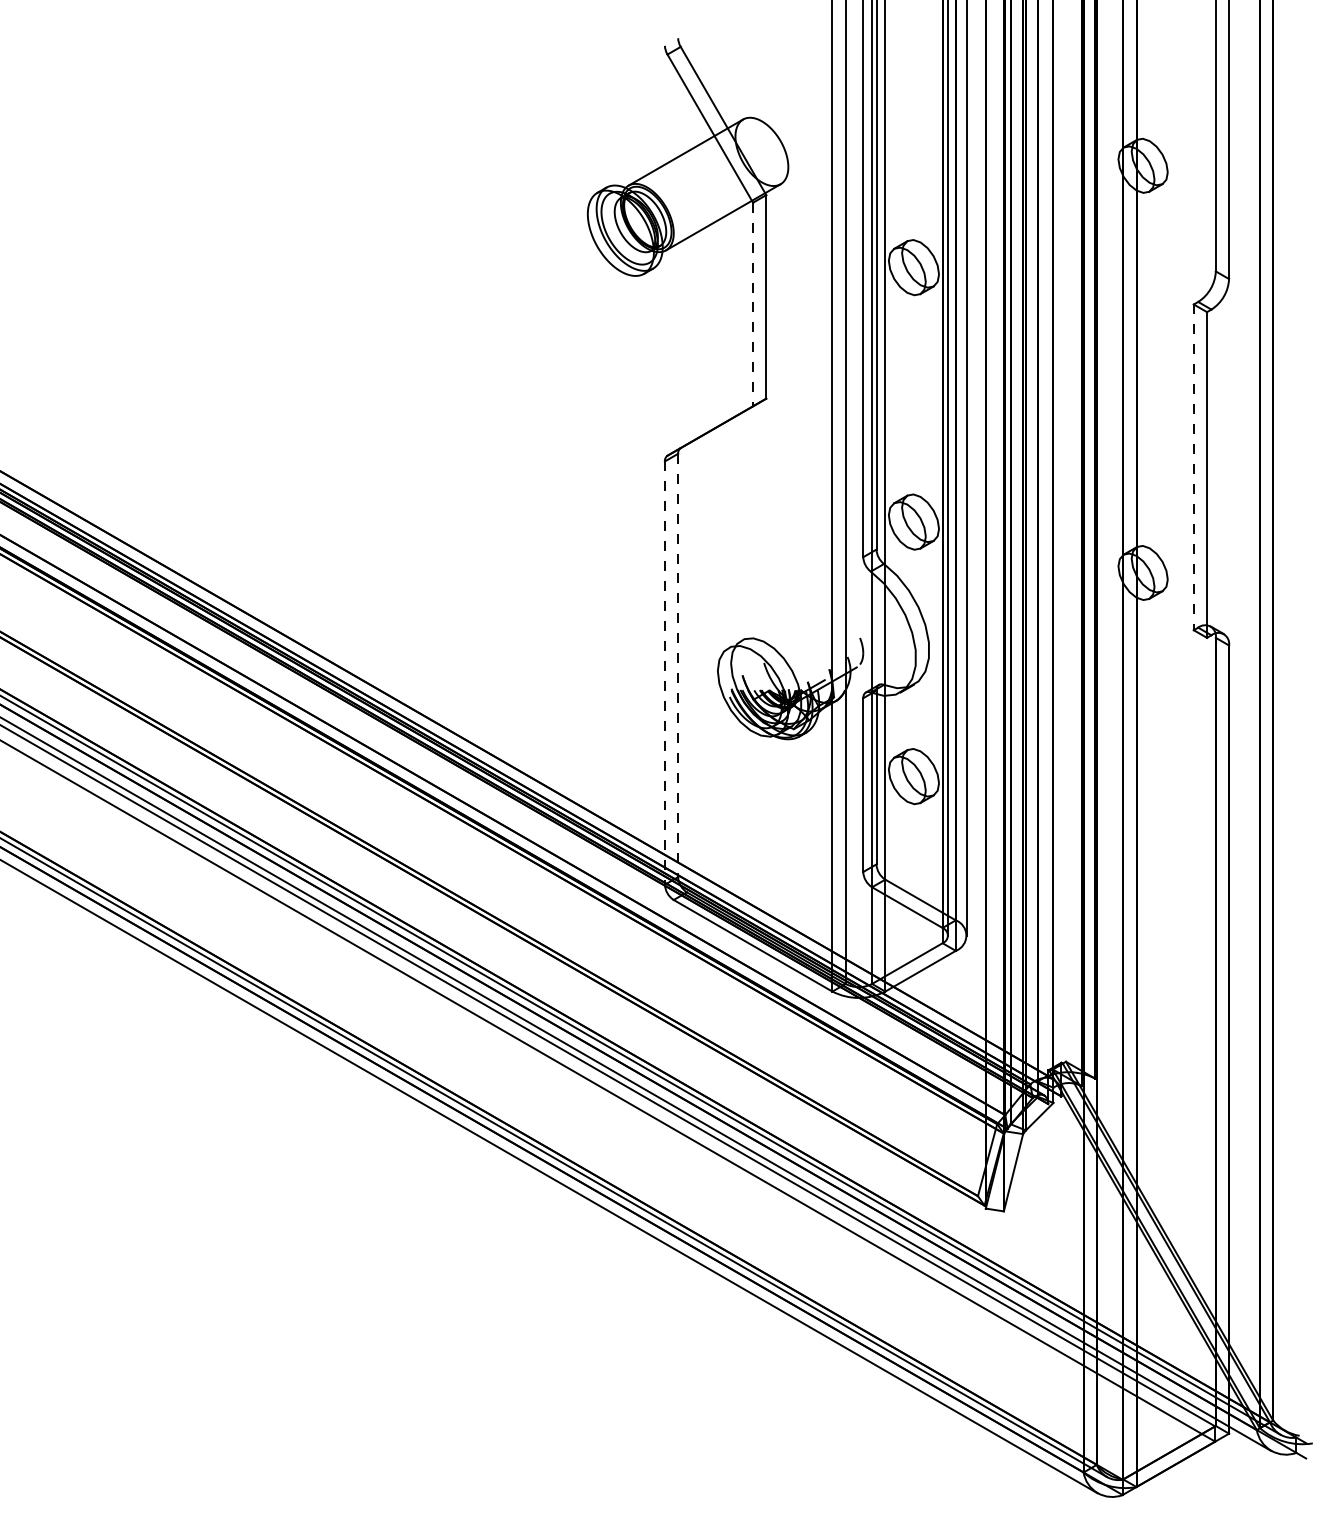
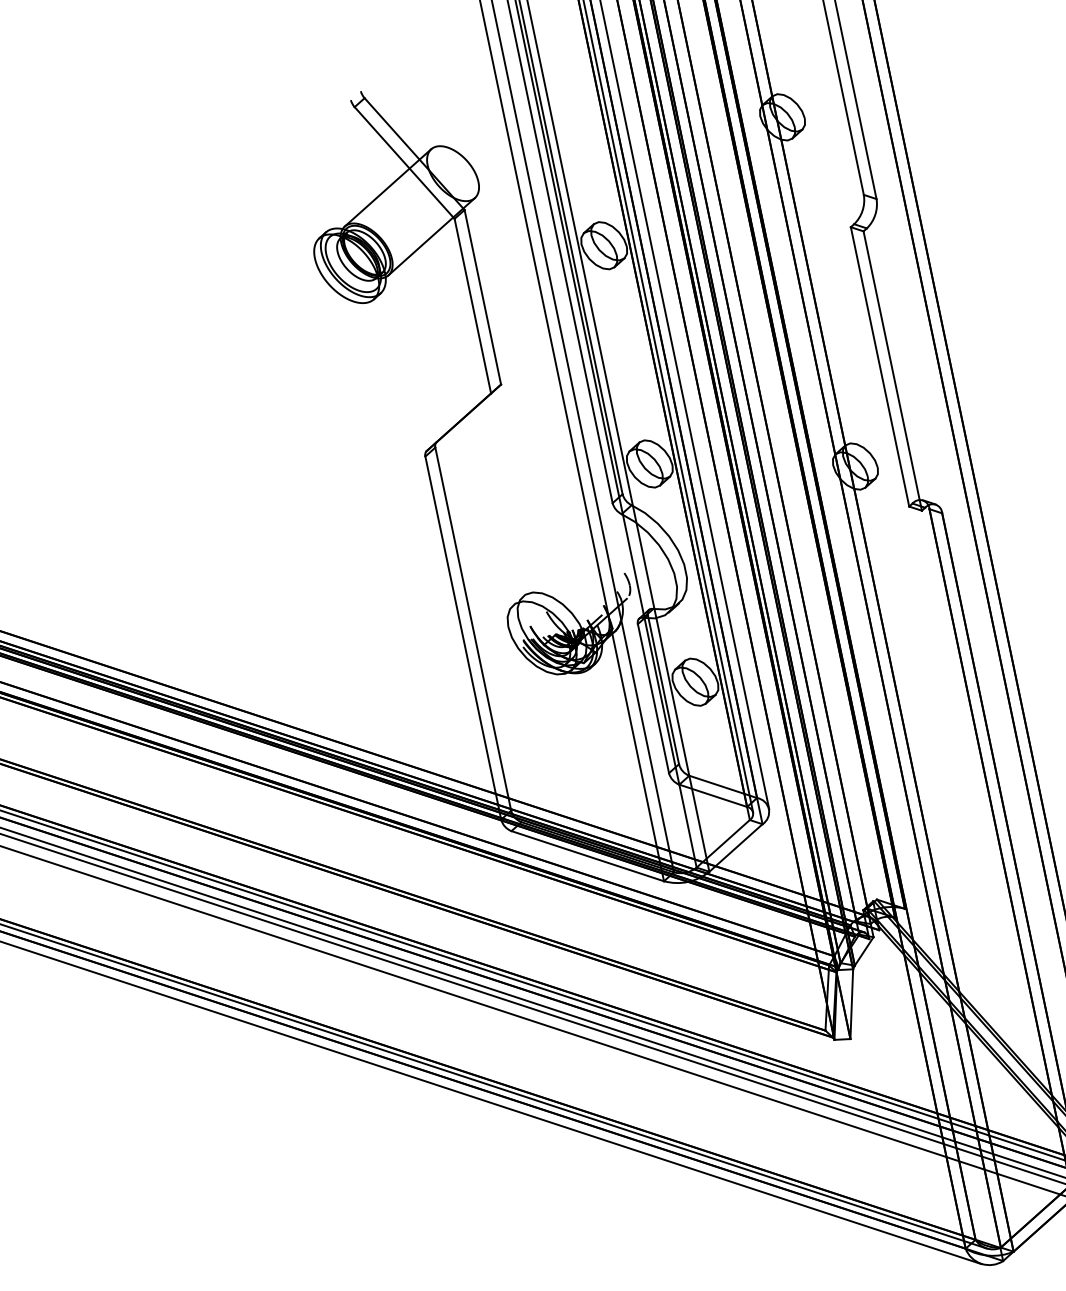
line: (753, 304) -> (473, 306), dashed -> solid
line: (1193, 467) -> (879, 367), dashed -> solid
line: (678, 665) -> (473, 629), dashed -> solid
line: (664, 673) -> (462, 638), dashed -> solid

